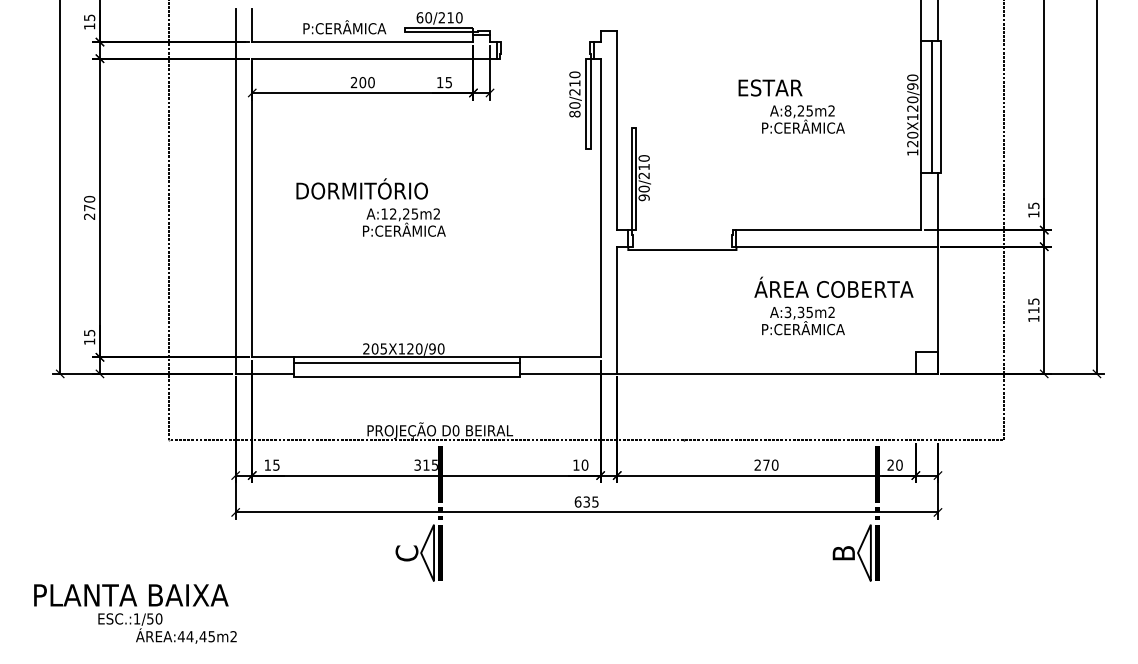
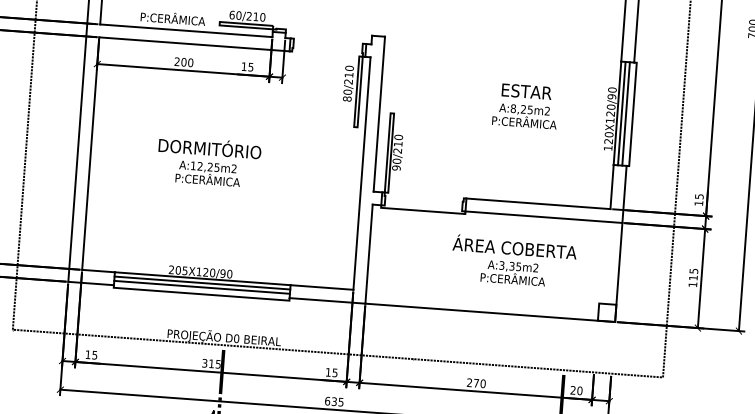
text: (770, 87) -> (526, 91), moved
line: (926, 106) -> (621, 113), added
text: (361, 188) -> (209, 147), moved
text: (833, 286) -> (514, 246), moved
line: (406, 368) -> (201, 287), added
text: (584, 464) -> (334, 372), 10 -> 15

